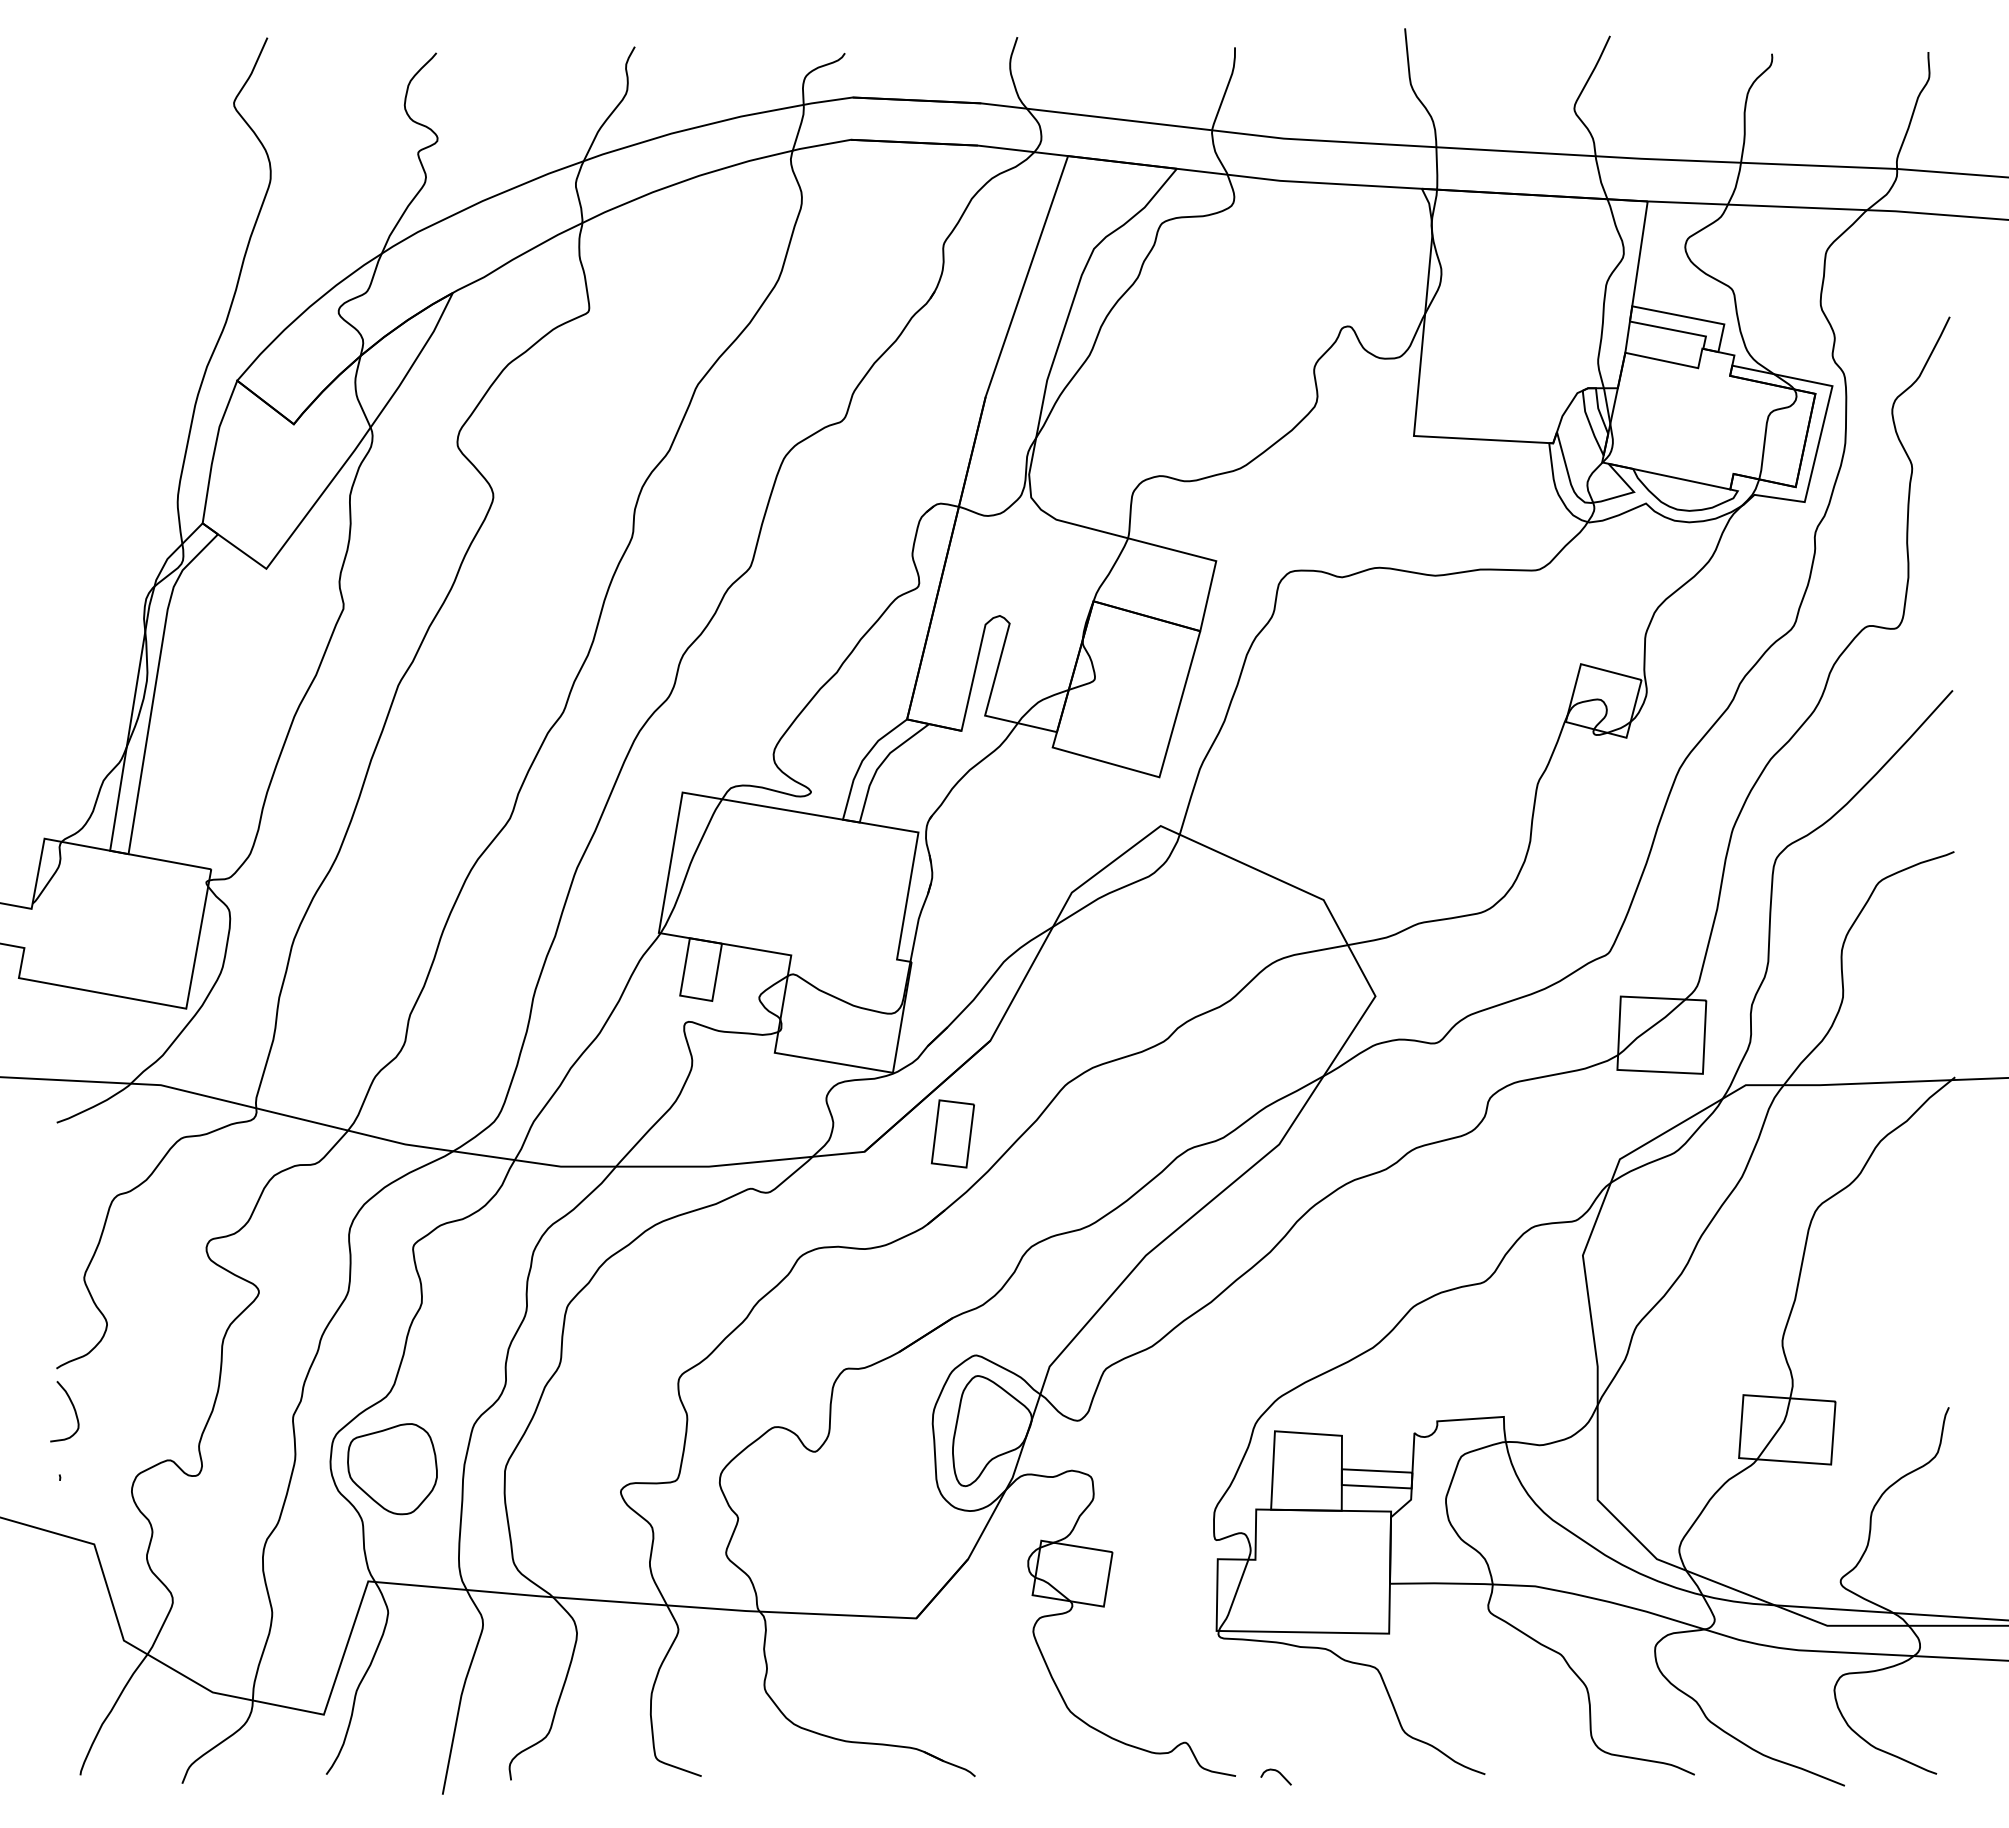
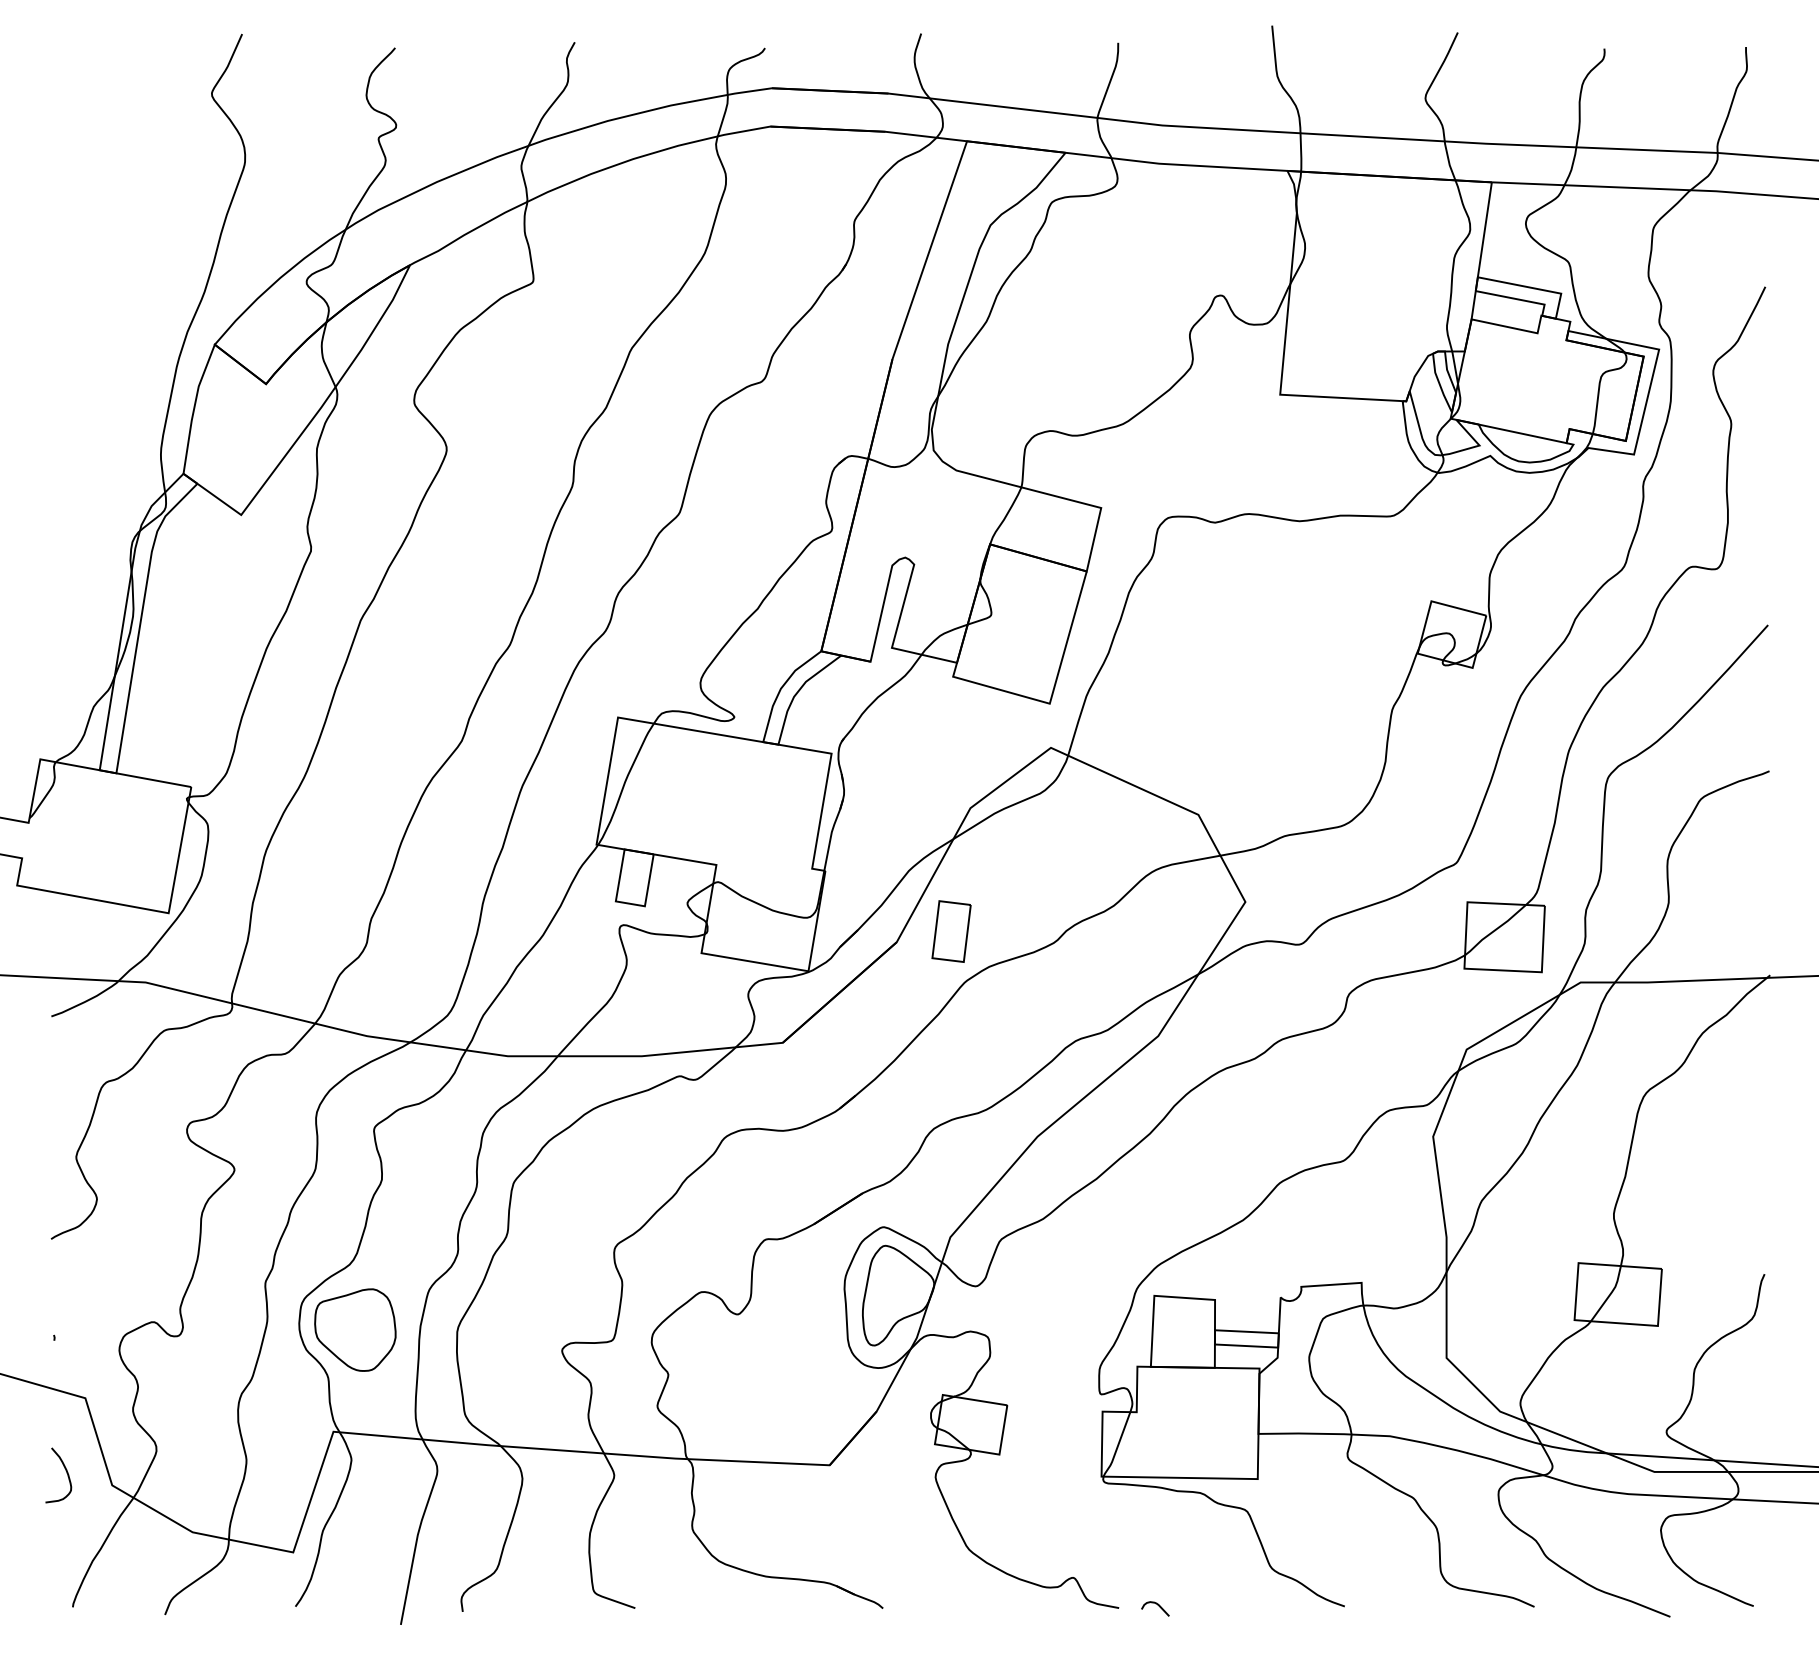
part: (952, 1133) -> (951, 931), moved
curve: (73, 1409) -> (66, 1473), moved

